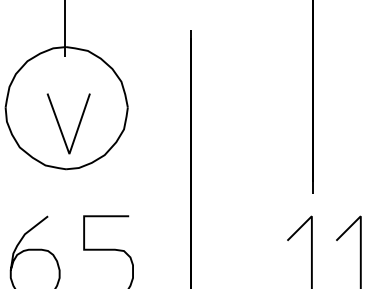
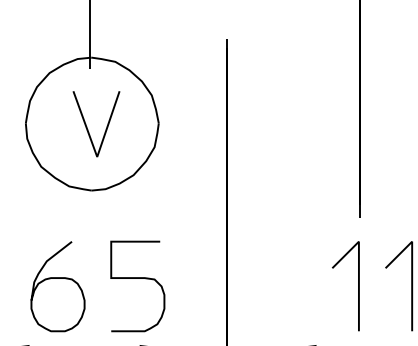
curve: (60, 126) -> (87, 126), moved

